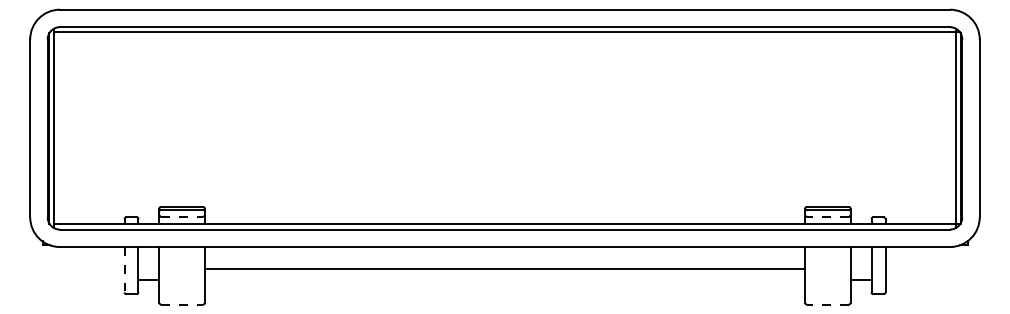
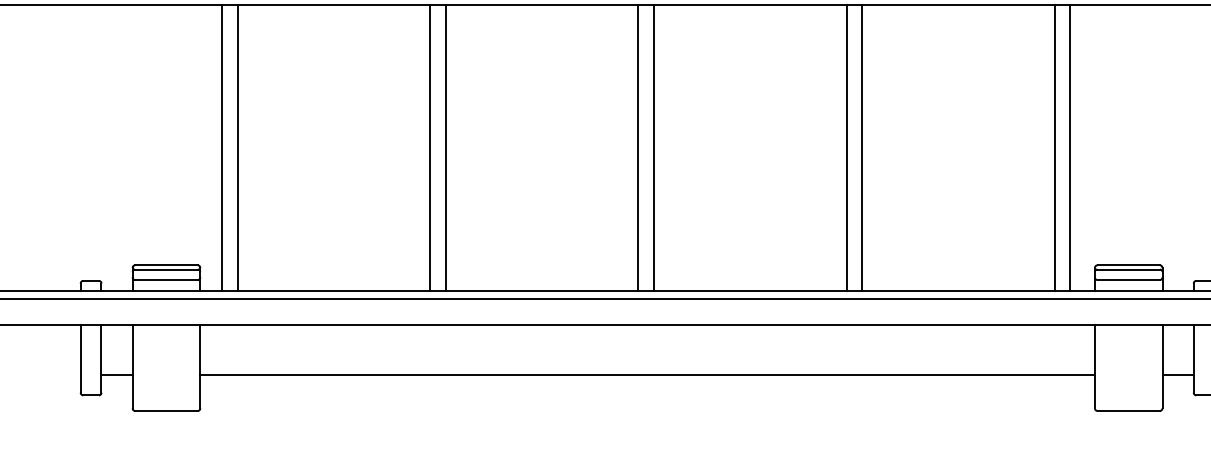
line: (219, 128) -> (222, 148), added
line: (230, 128) -> (238, 148), added
line: (359, 128) -> (430, 148), added
line: (369, 128) -> (445, 148), added
line: (498, 128) -> (637, 148), added
line: (509, 128) -> (654, 148), added
line: (638, 128) -> (846, 148), added
line: (648, 128) -> (861, 148), added
line: (778, 128) -> (1055, 148), added
line: (788, 128) -> (1070, 148), added
line: (182, 216) -> (167, 279), dashed -> solid
line: (827, 216) -> (1128, 279), dashed -> solid
line: (124, 269) -> (80, 358), dashed -> solid
line: (504, 269) -> (646, 374), moved
line: (182, 304) -> (167, 410), dashed -> solid
line: (827, 304) -> (1128, 410), dashed -> solid

